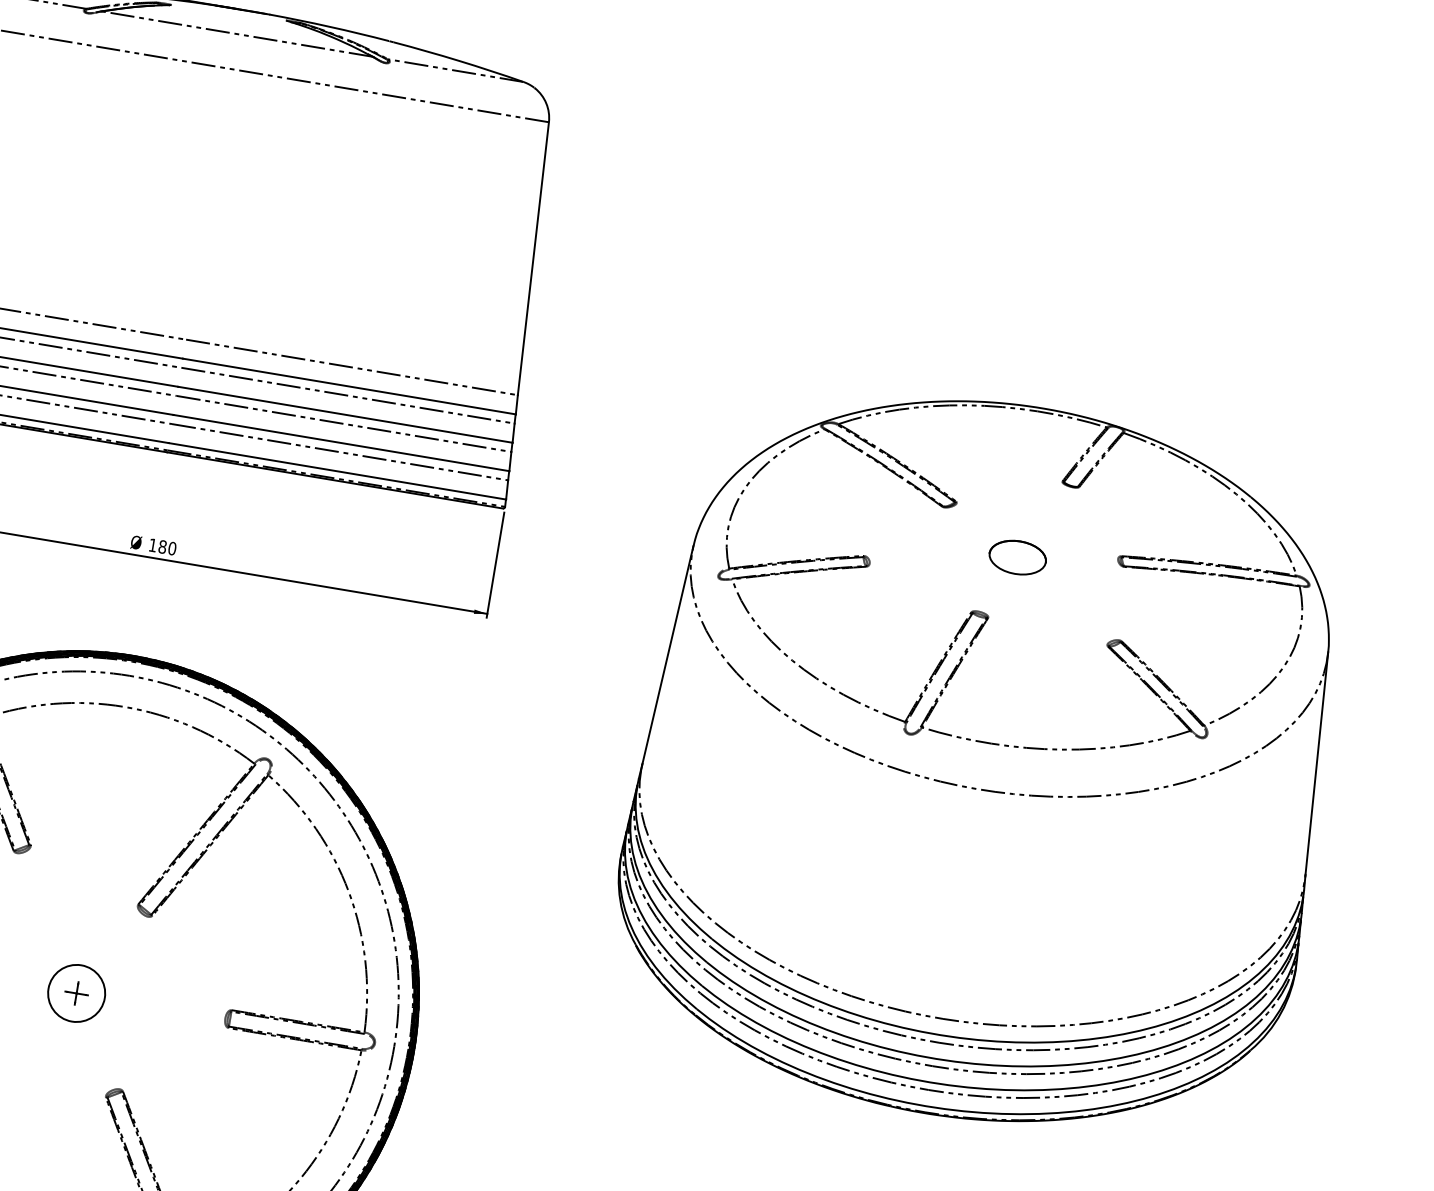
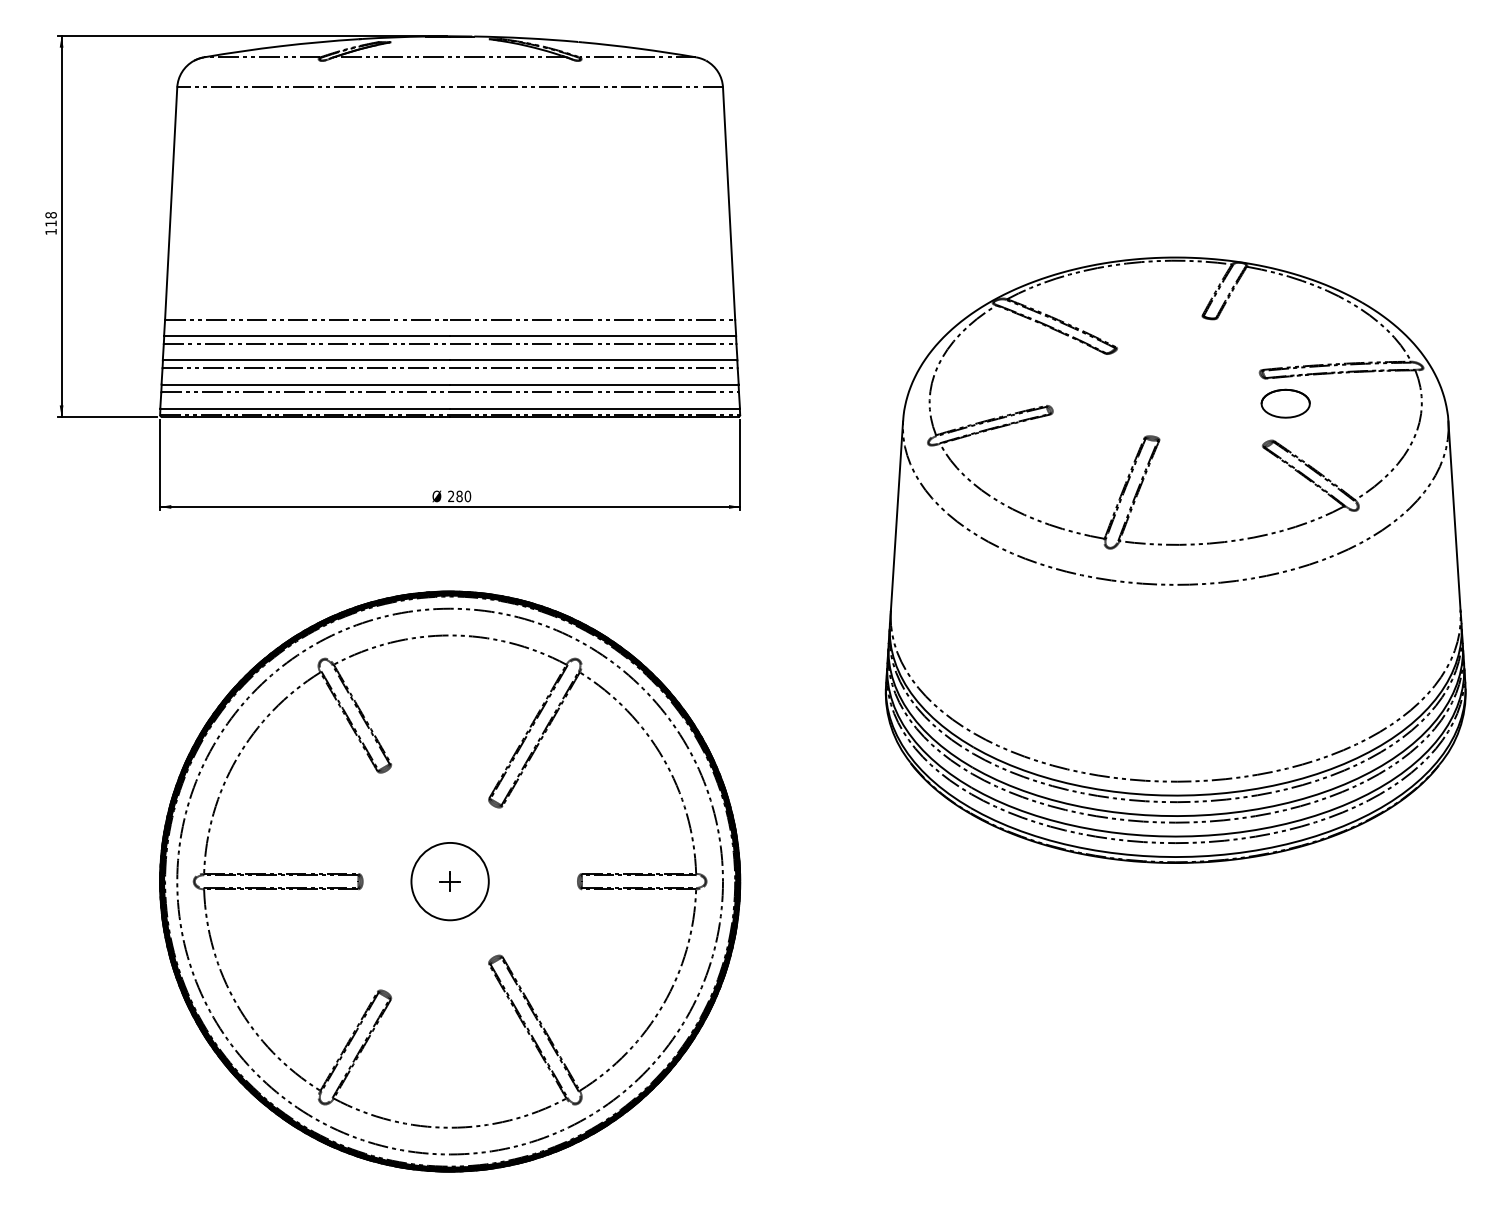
text: (153, 544) -> (451, 495), 180 -> 280
part: (1017, 557) -> (1285, 403), moved
circle: (75, 993) -> (449, 881), size x1.6

